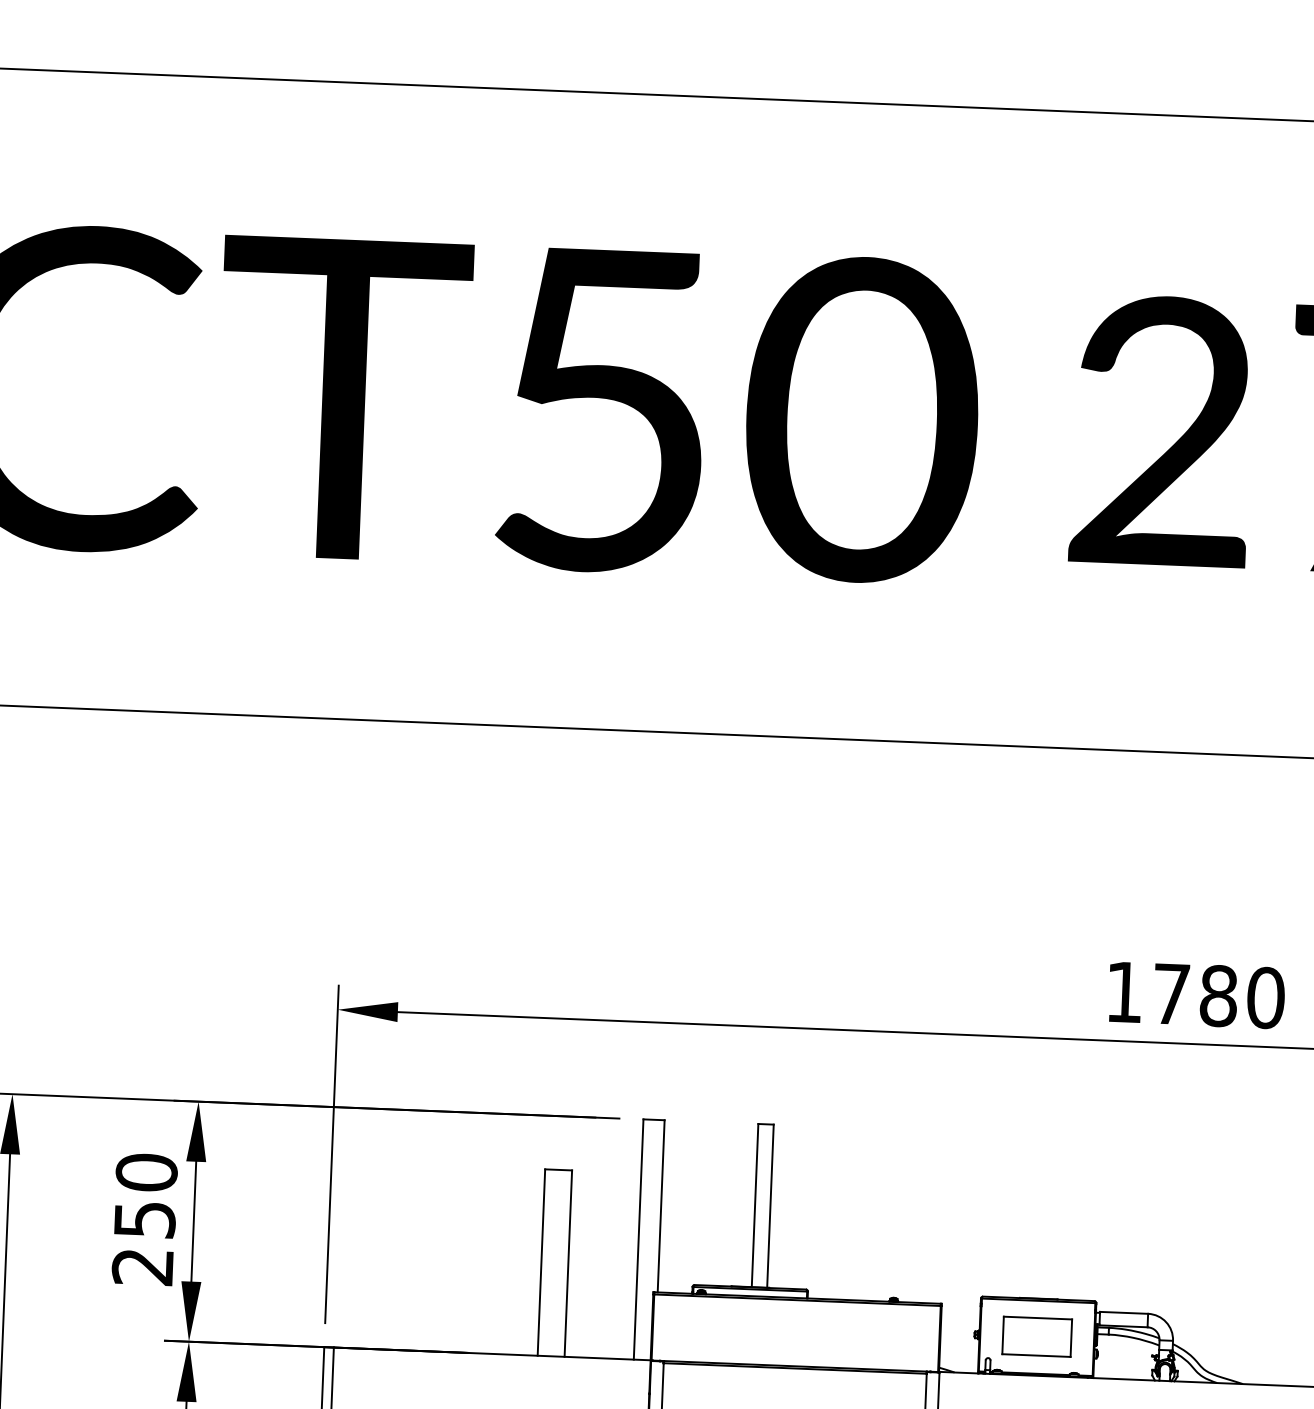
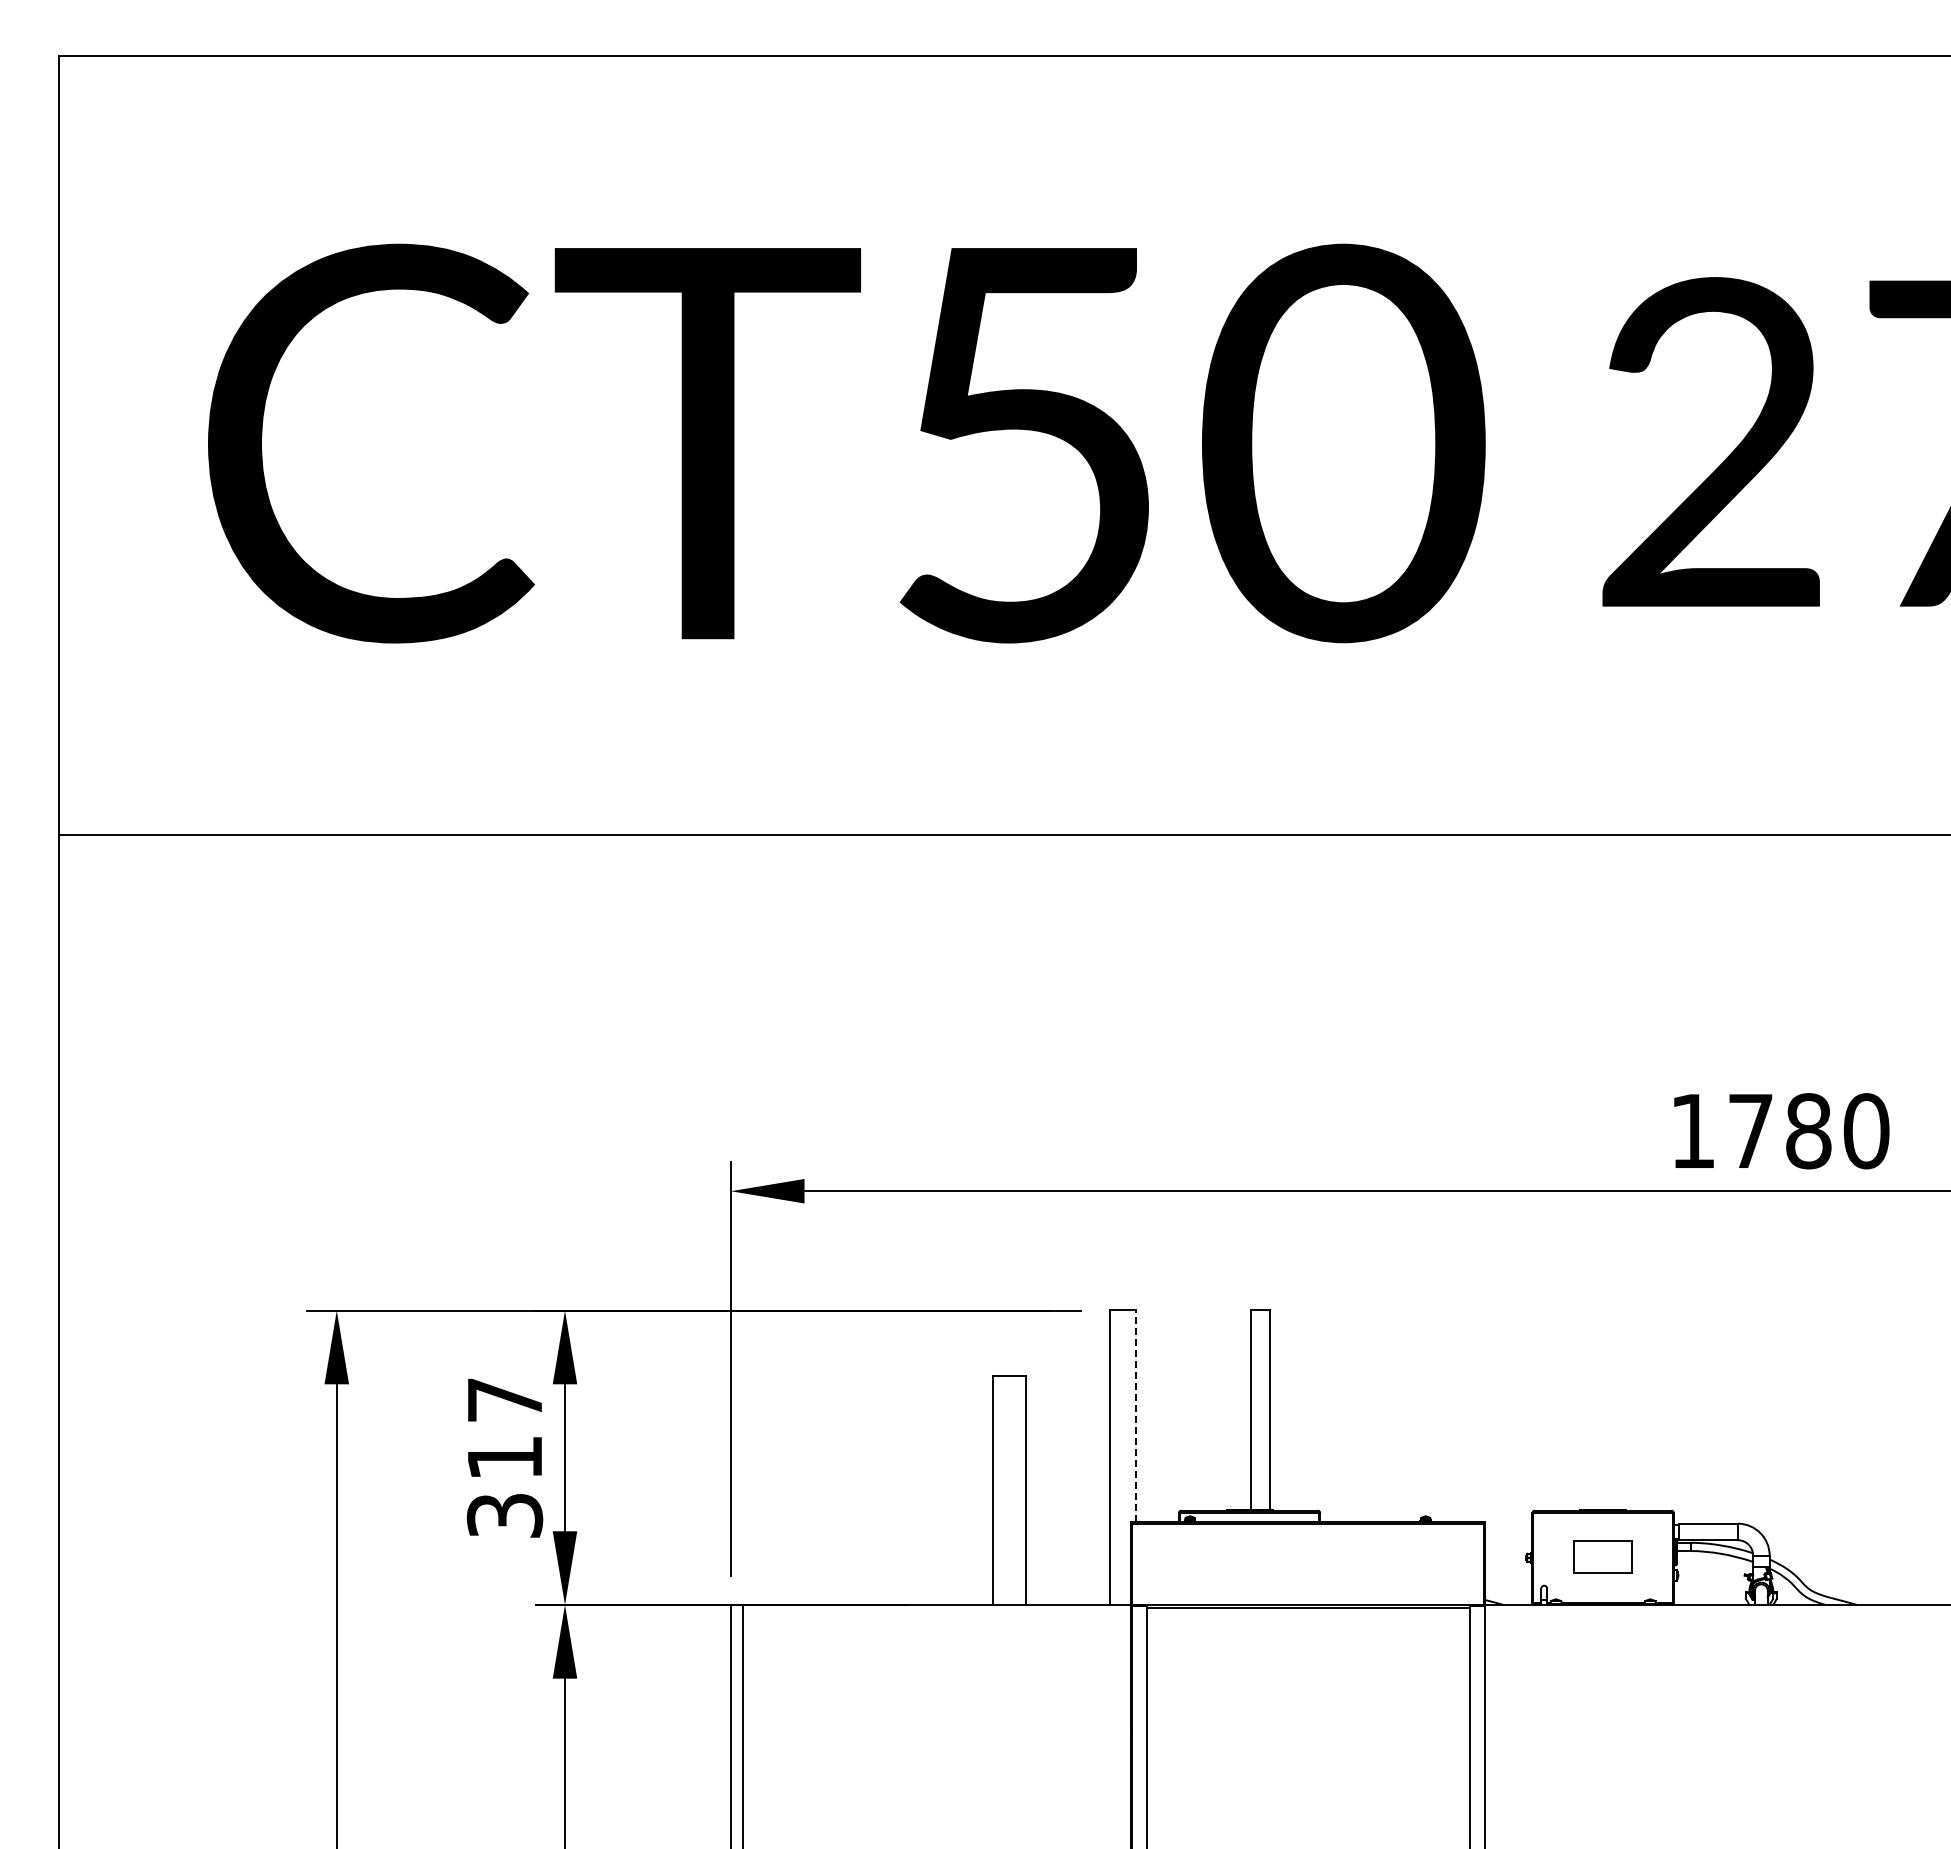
line: (661, 1206) -> (1136, 1416), solid -> dashed
text: (144, 1219) -> (504, 1457), 250 -> 317
part: (1036, 1336) -> (1602, 1556), size x0.7

